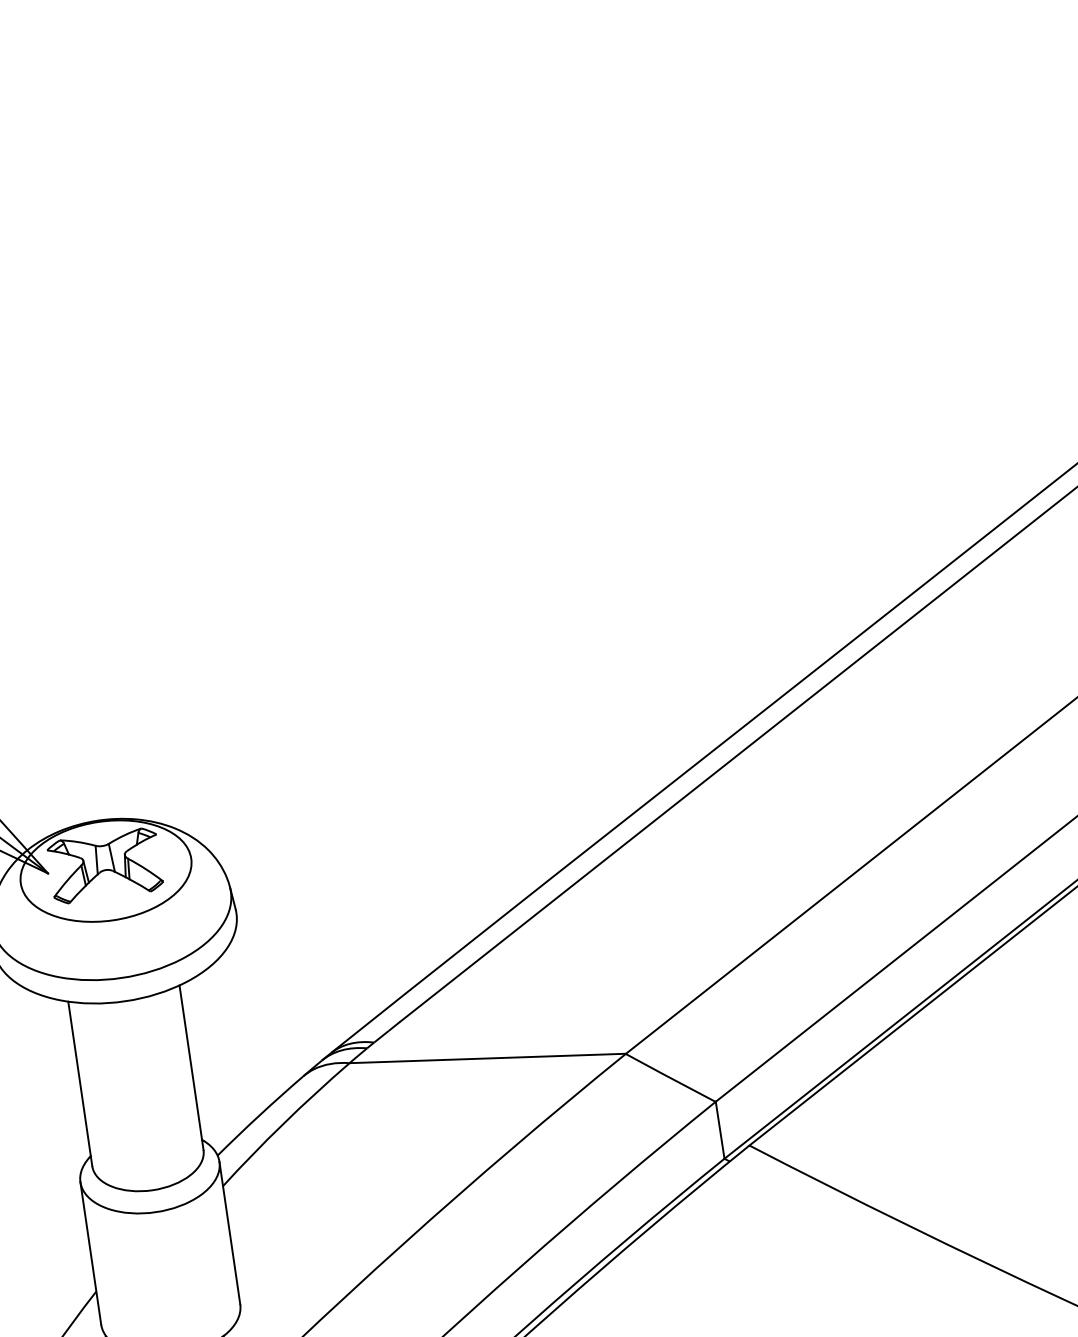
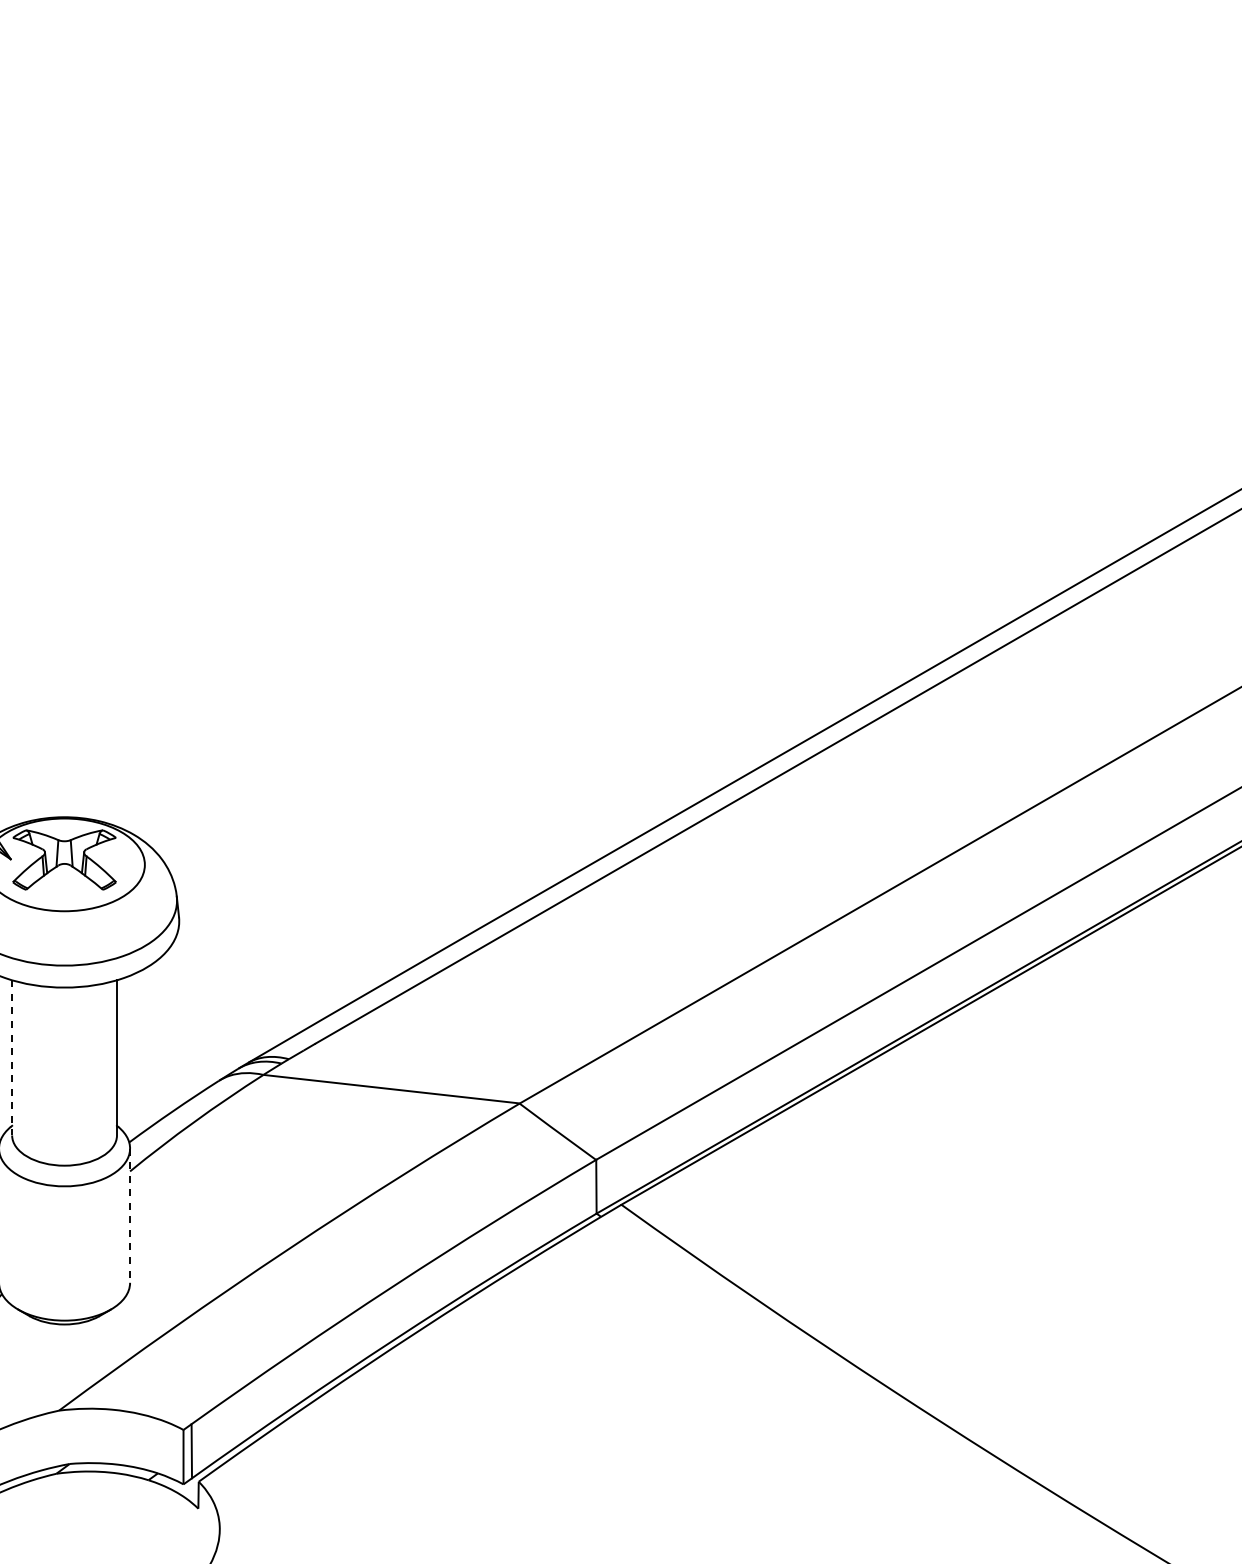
line: (80, 1083) -> (12, 1057), solid -> dashed
line: (230, 1233) -> (130, 1216), solid -> dashed

